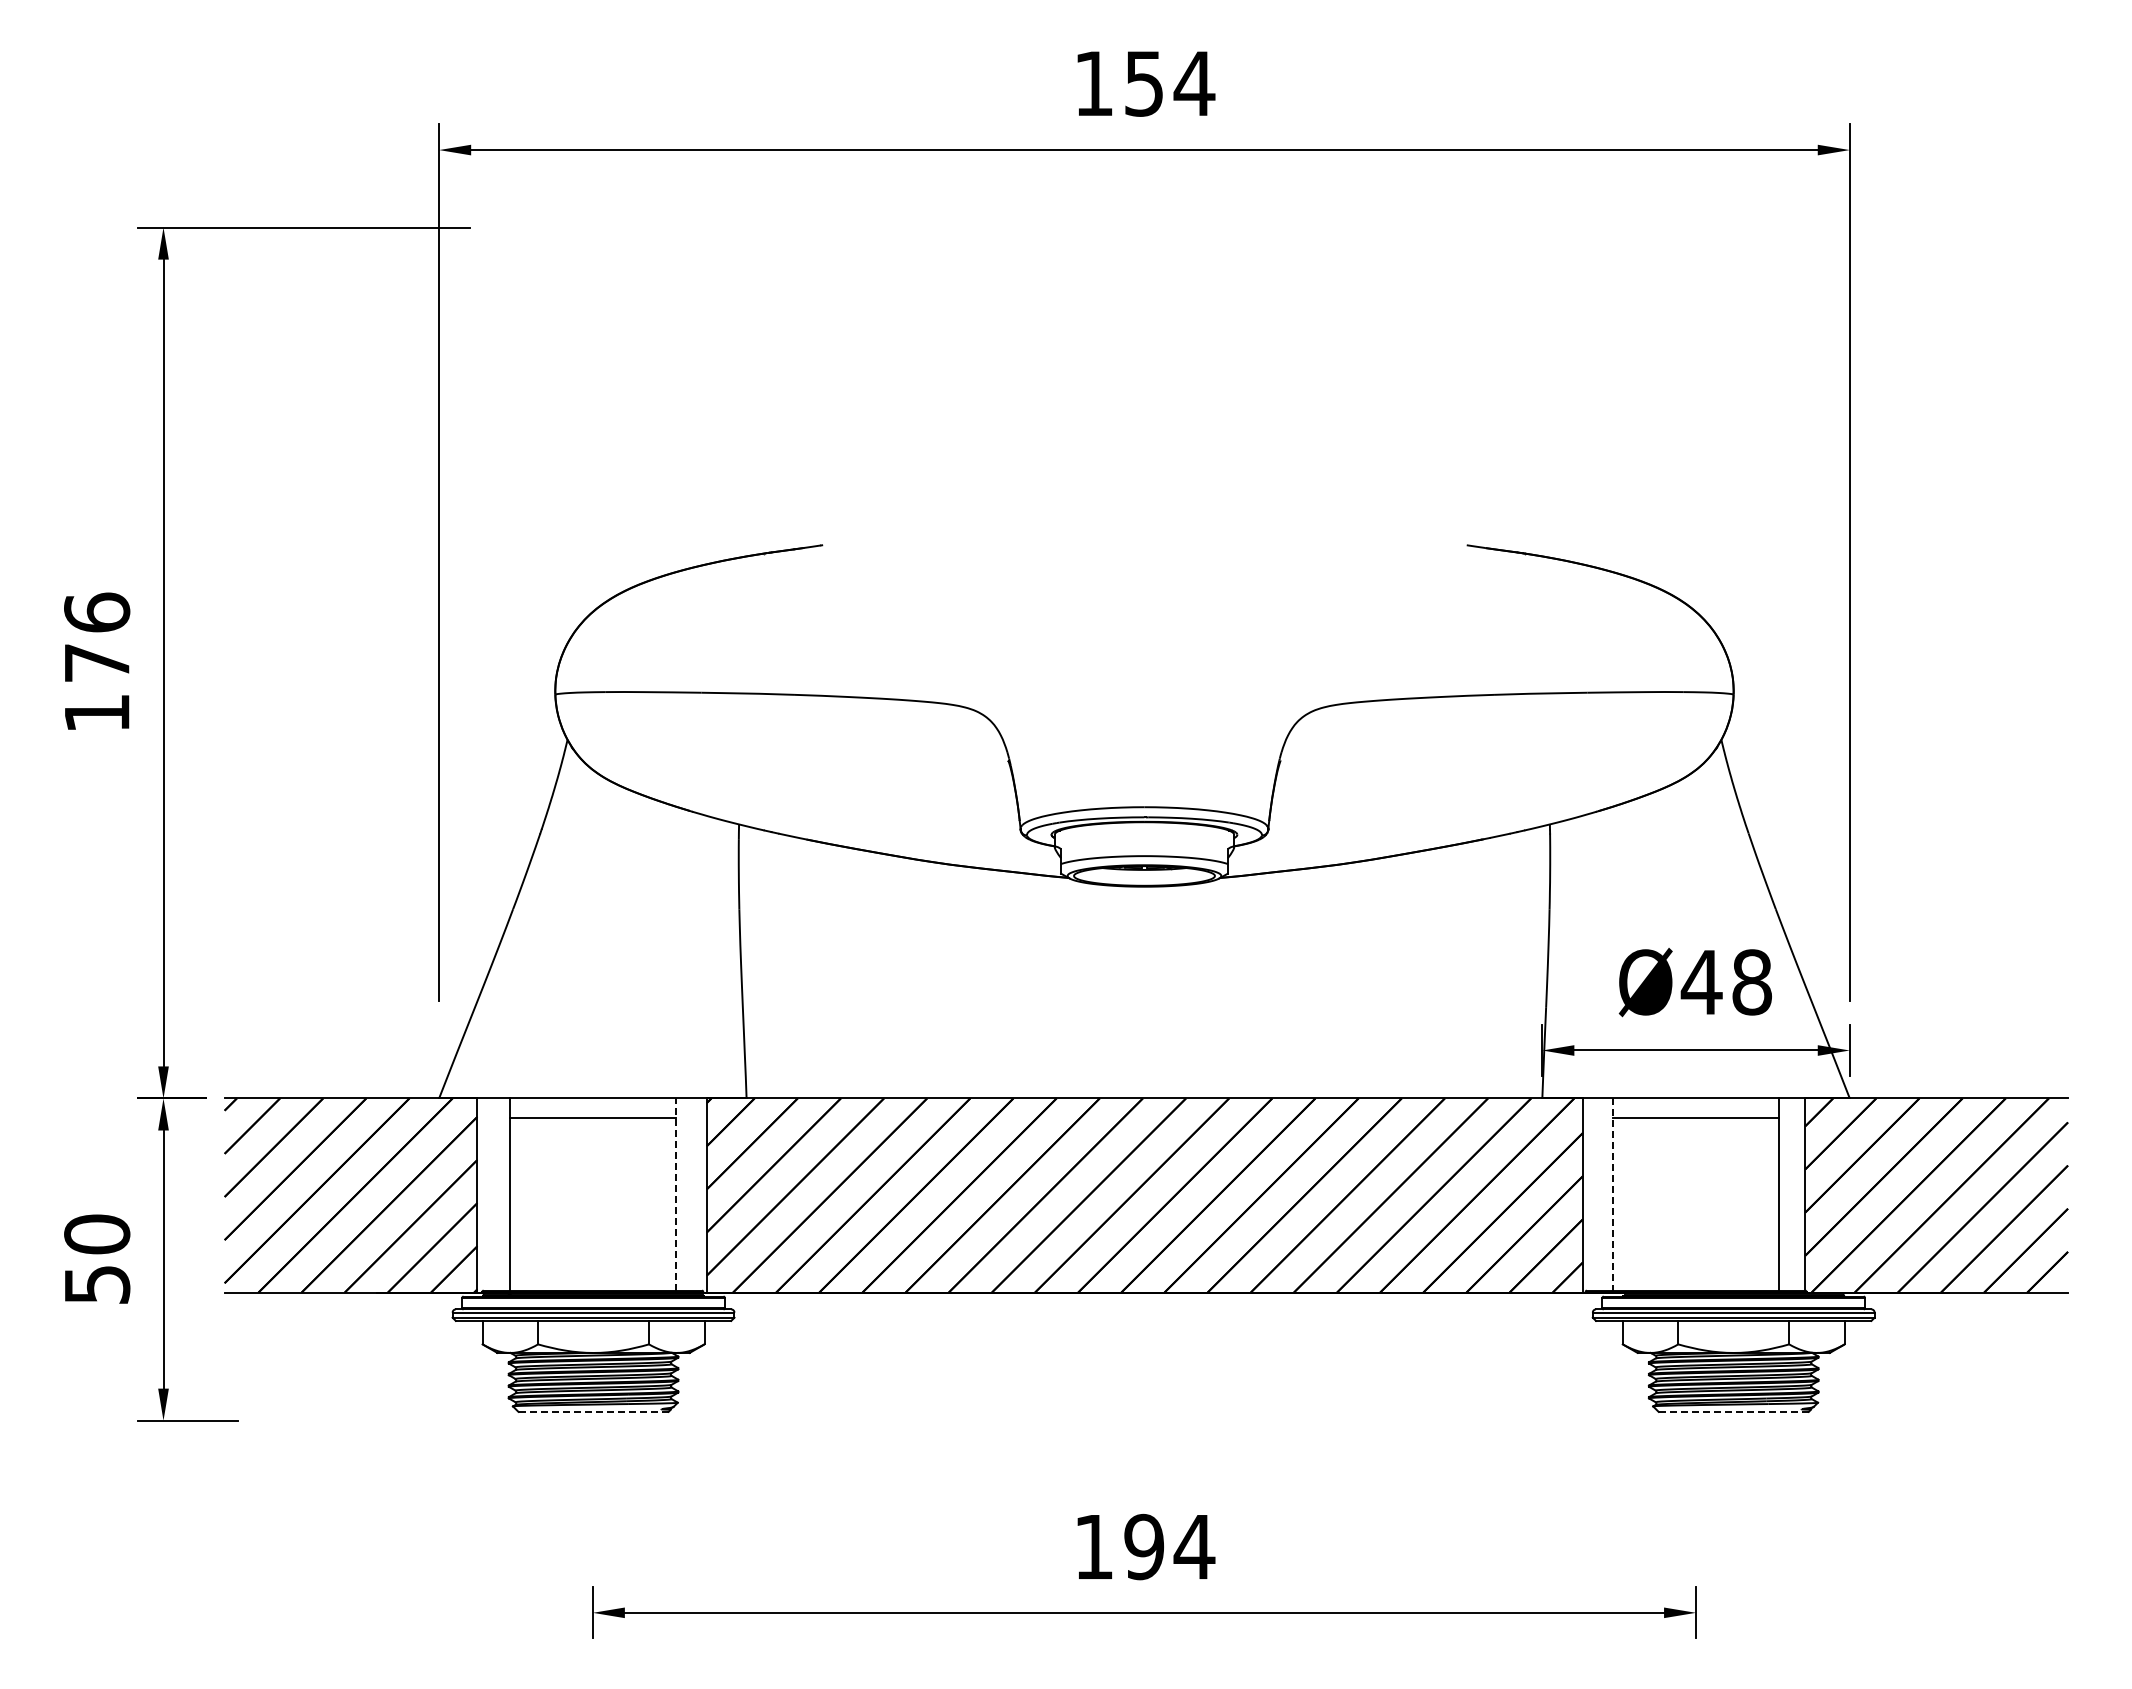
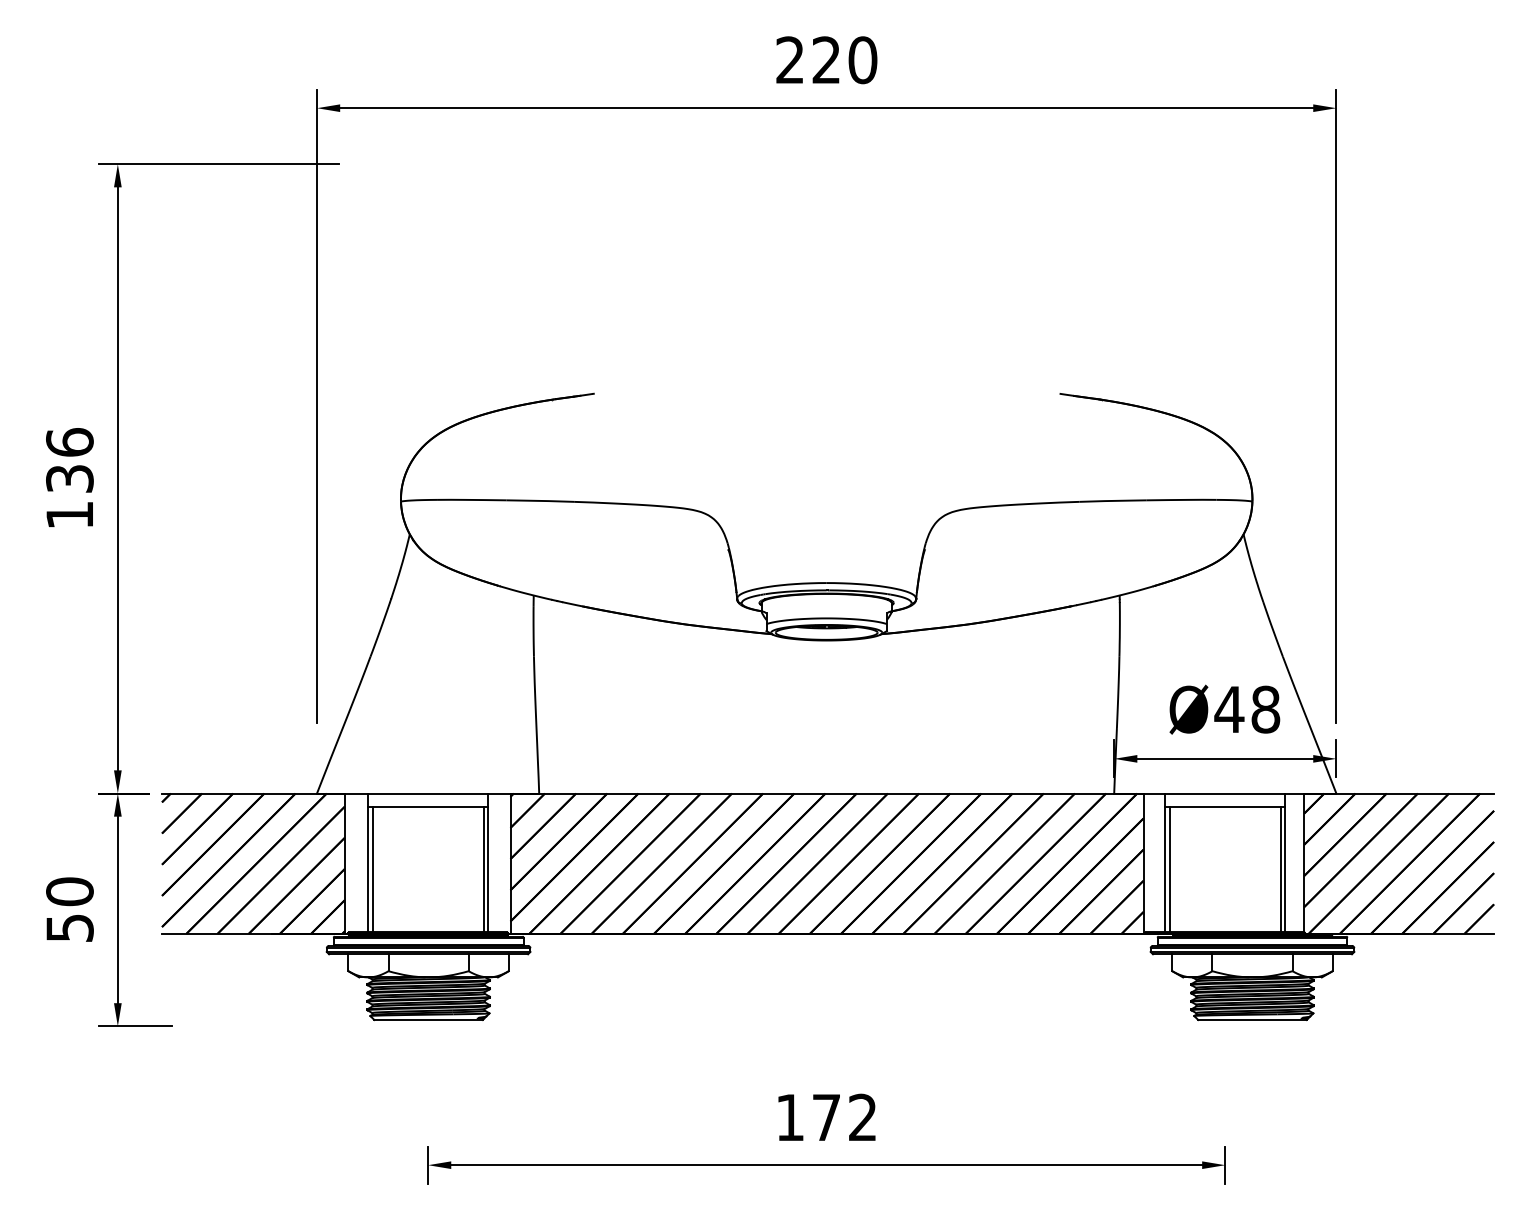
text: (1144, 83) -> (826, 60), 154 -> 220
text: (97, 663) -> (70, 479), 176 -> 136
line: (676, 1194) -> (488, 862), dashed -> solid
line: (1612, 1195) -> (1164, 863), dashed -> solid
line: (515, 1203) -> (372, 869), added
line: (669, 1203) -> (483, 869), added
line: (1619, 1203) -> (1169, 869), added
line: (1772, 1203) -> (1280, 869), added
line: (593, 1411) -> (428, 1019), dashed -> solid
line: (1733, 1411) -> (1252, 1019), dashed -> solid
text: (1169, 1546) -> (844, 1117), 194 -> 172

